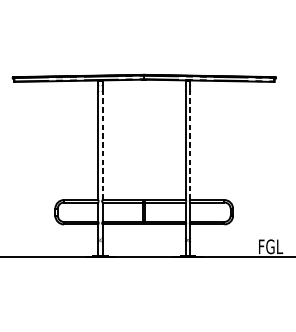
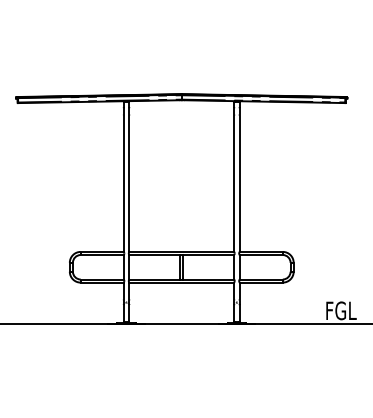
line: (102, 145) -> (129, 183), dashed -> solid
line: (190, 145) -> (239, 183), dashed -> solid

